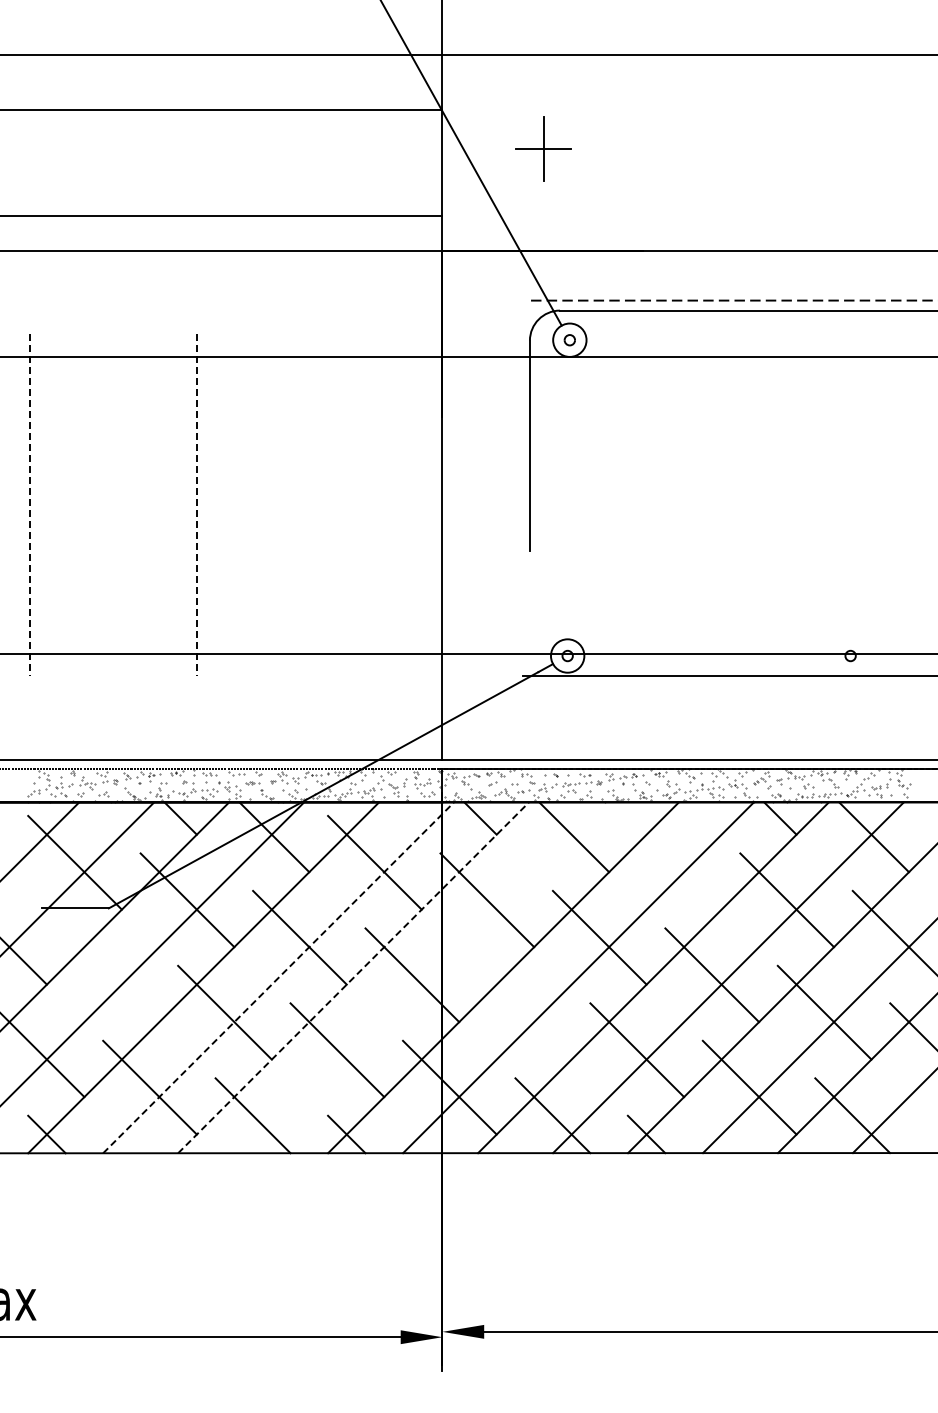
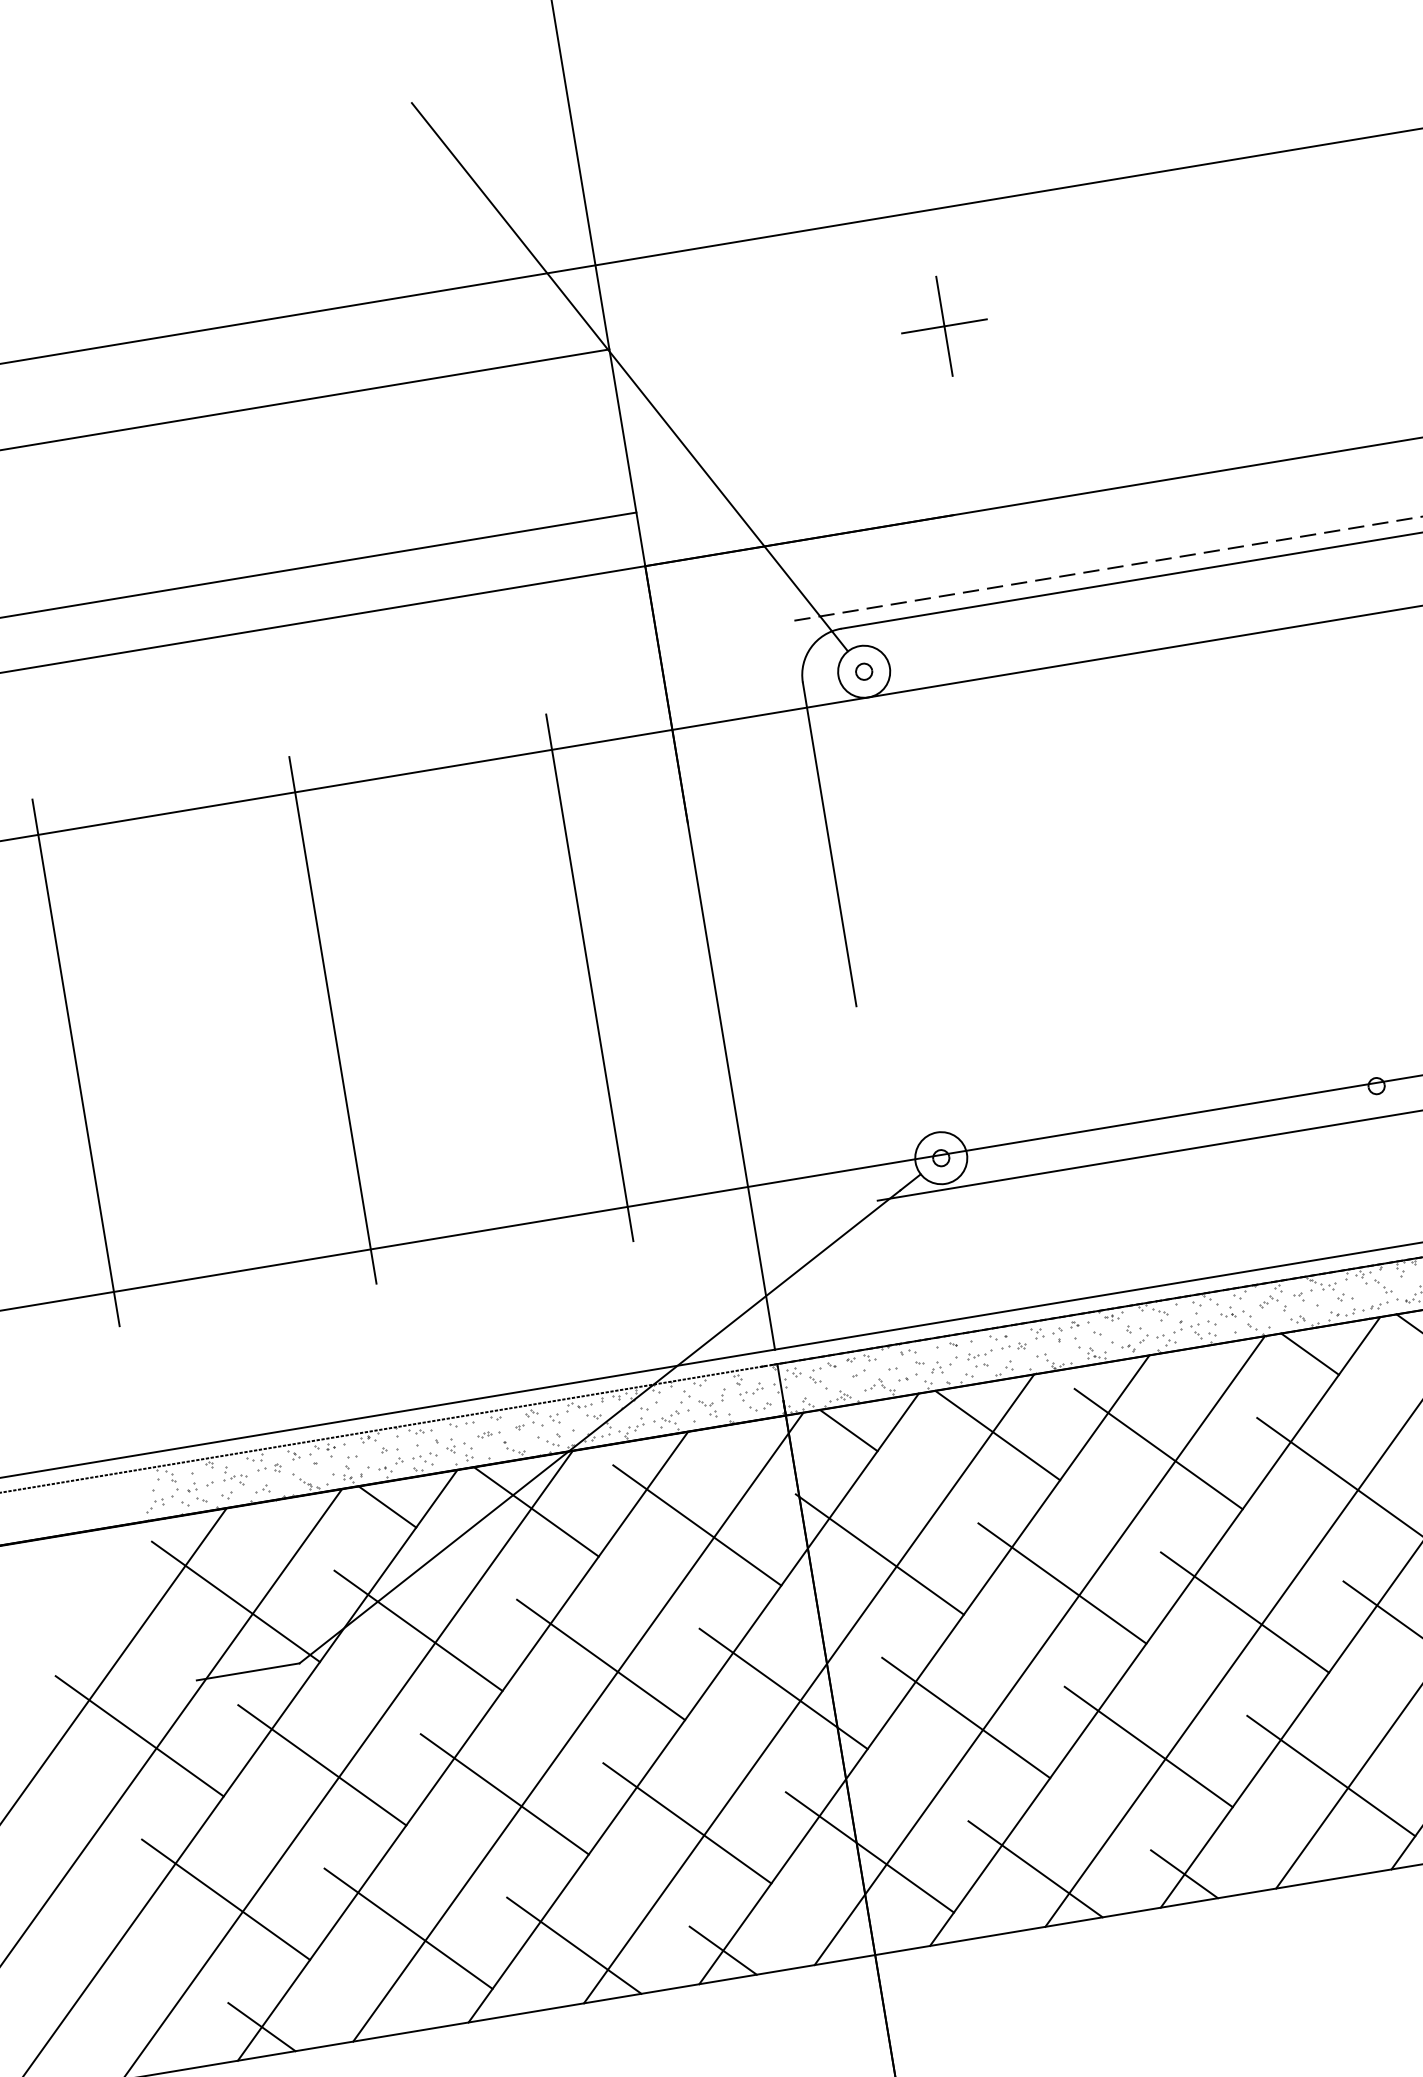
part: (543, 148) -> (943, 325), moved
line: (30, 505) -> (76, 1063), dashed -> solid
line: (197, 505) -> (333, 1020), dashed -> solid
line: (364, 505) -> (590, 978), added
line: (674, 862) -> (1158, 1448), added
line: (112, 975) -> (322, 1765), added
line: (278, 977) -> (578, 1726), dashed -> solid
line: (353, 977) -> (693, 1707), dashed -> solid
line: (428, 977) -> (809, 1688), added
line: (524, 1012) -> (965, 1717), added

